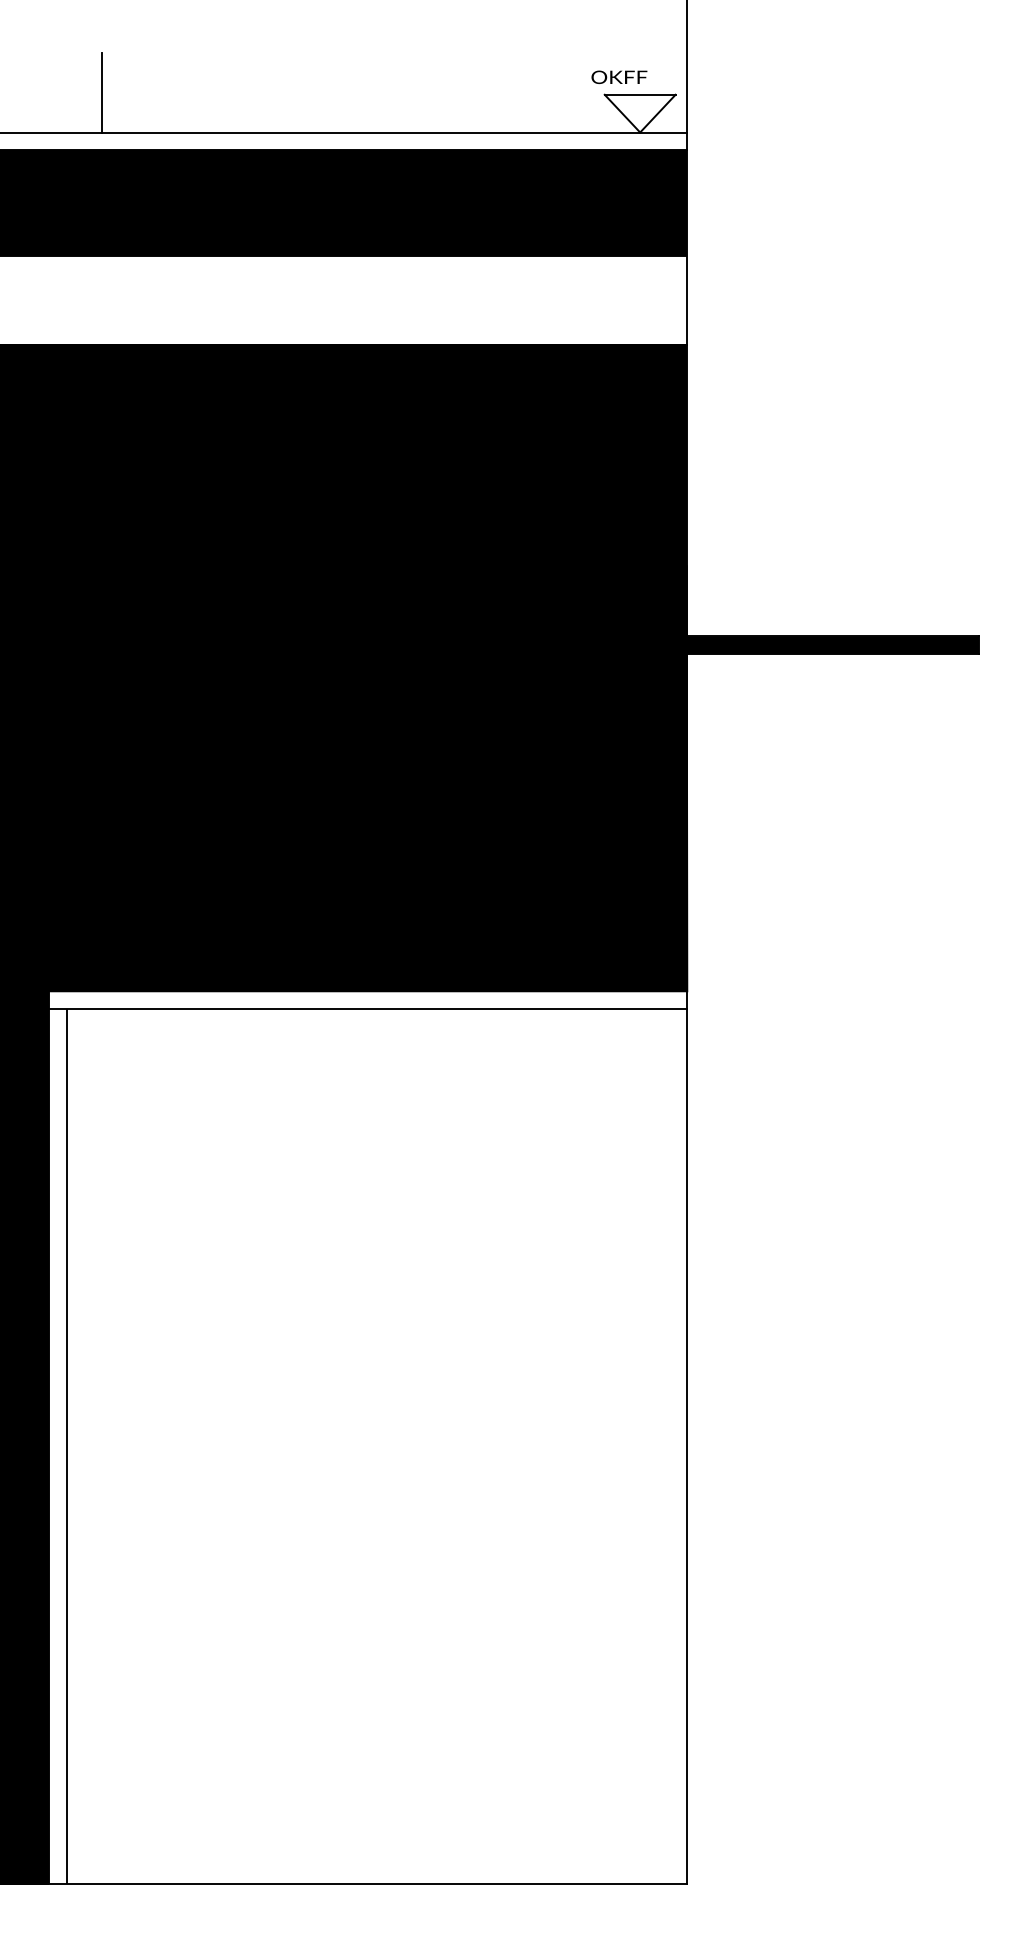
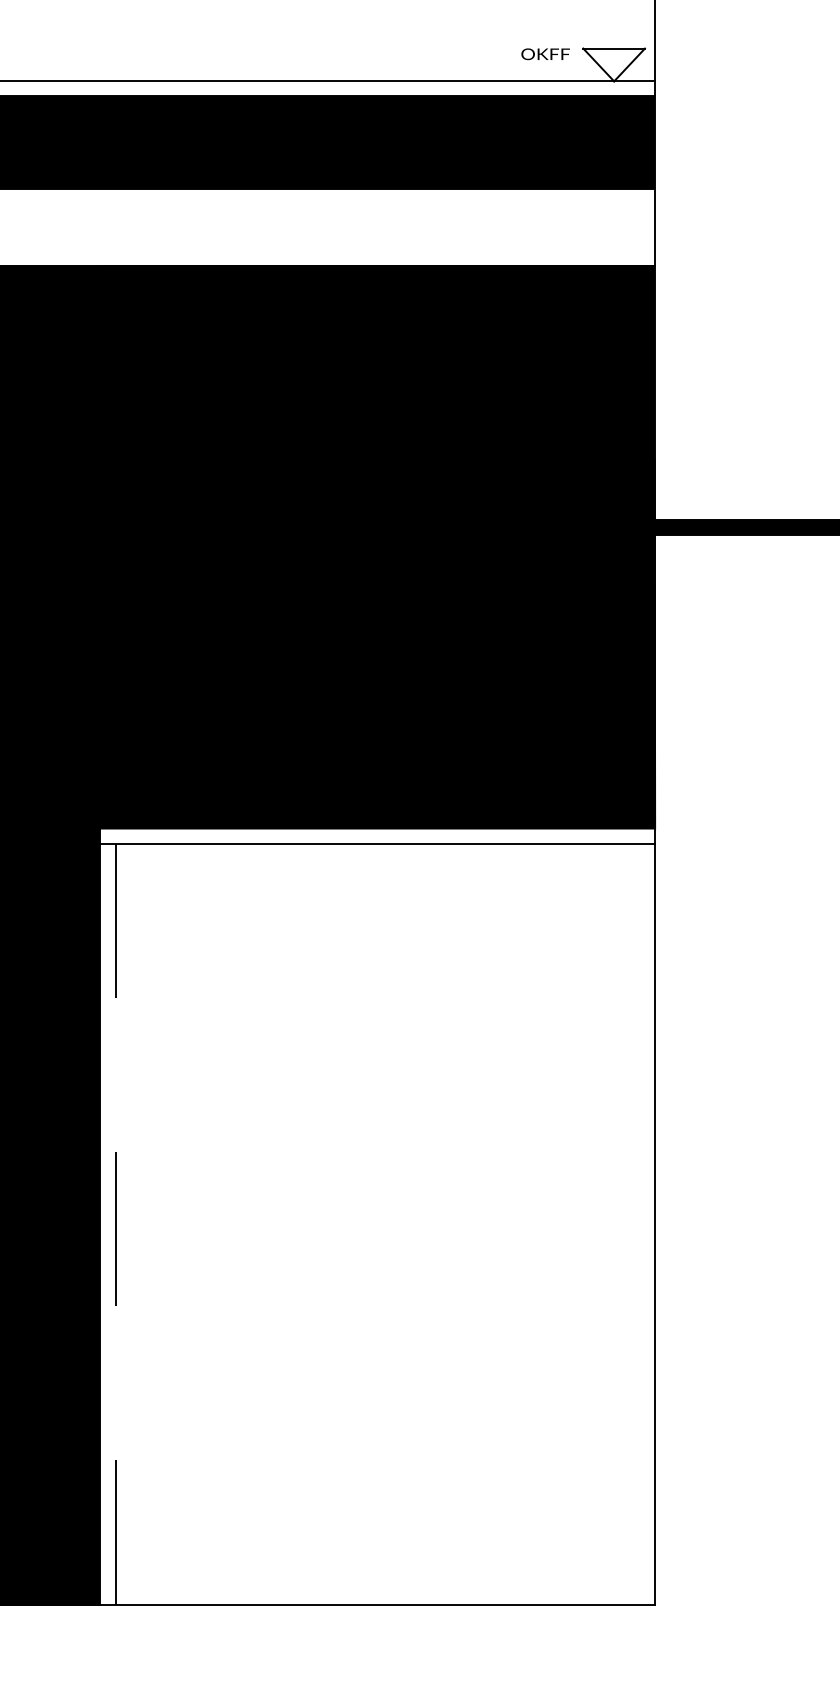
text: (619, 76) -> (545, 53), moved
line: (101, 92) -> (145, 46), removed
line: (67, 1446) -> (115, 1224), solid -> dashed

